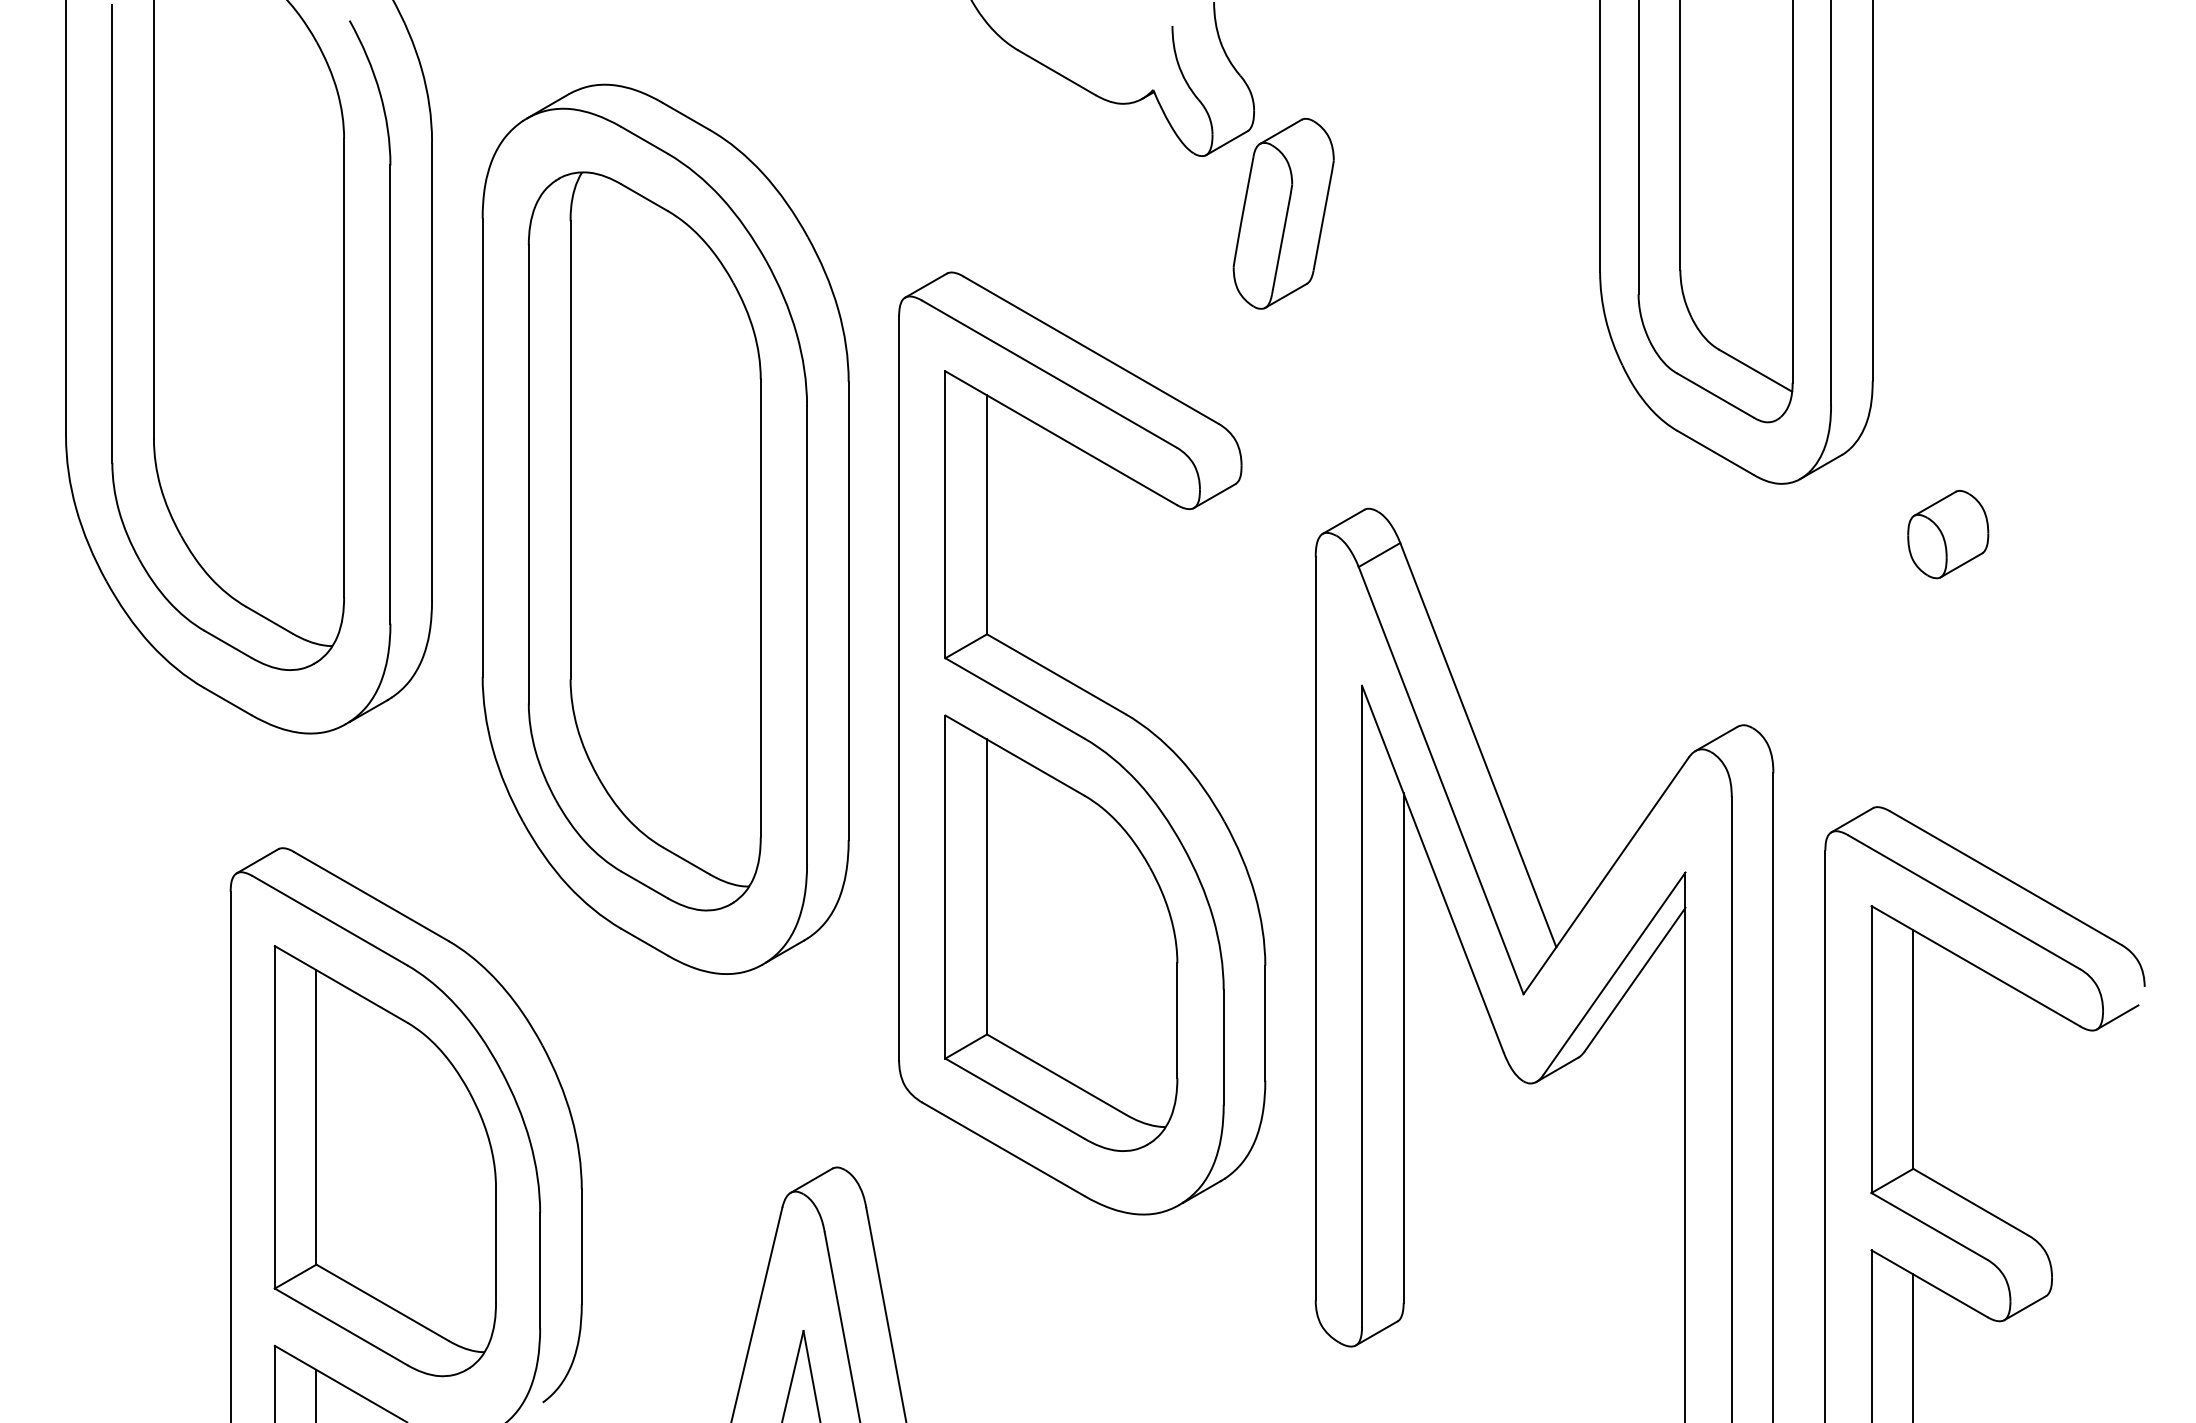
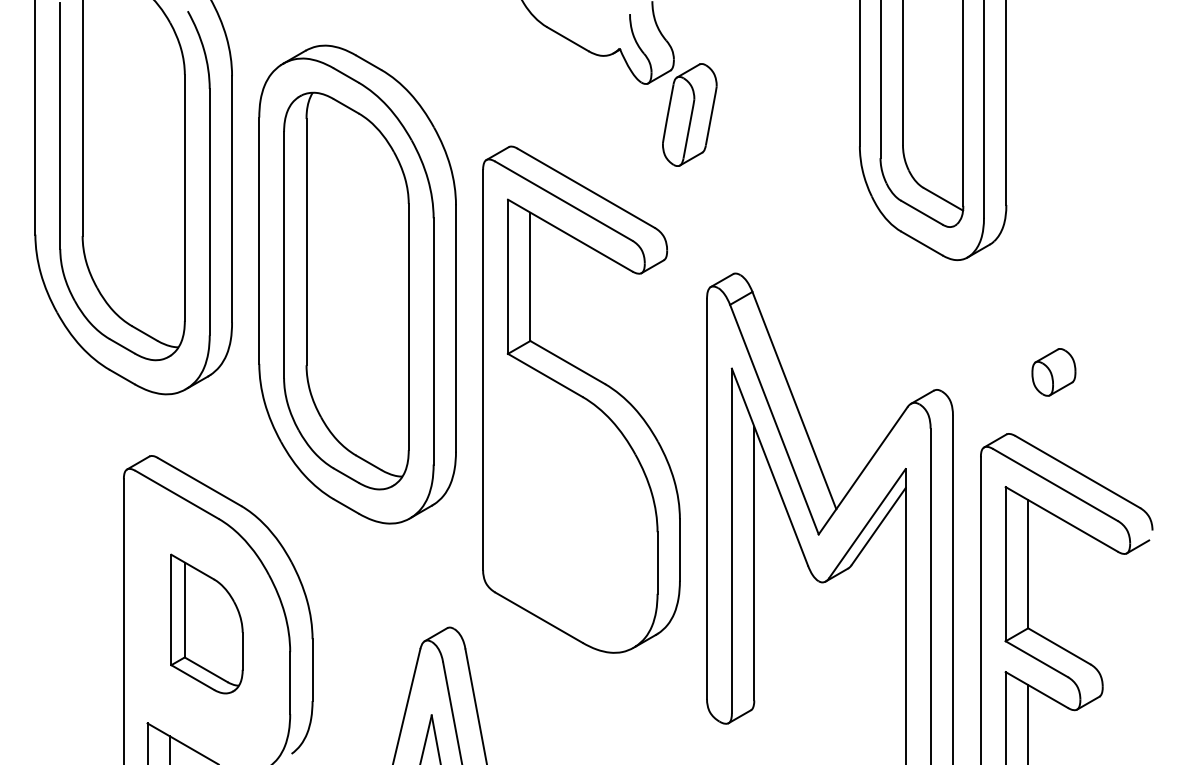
part: (1947, 534) -> (1053, 372), moved
part: (1061, 932) -> (570, 501), removed
part: (384, 1159) -> (206, 623), size x0.6

